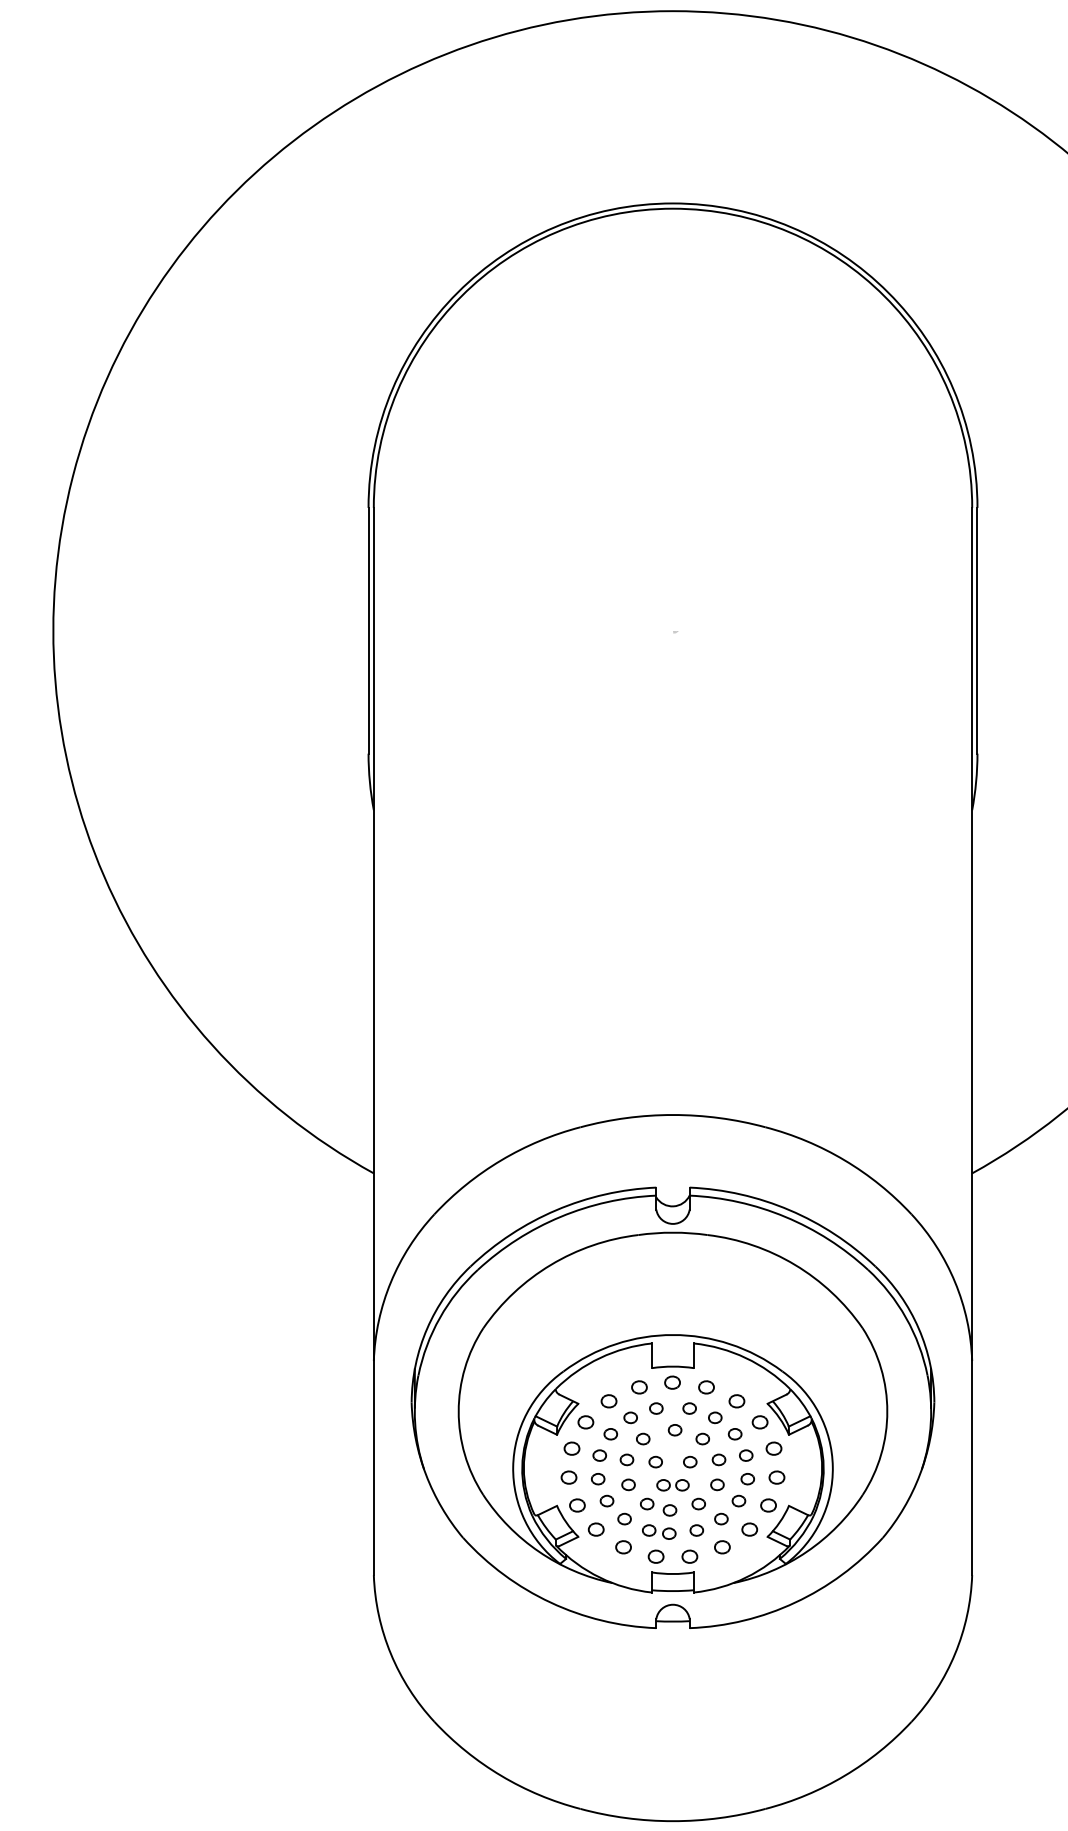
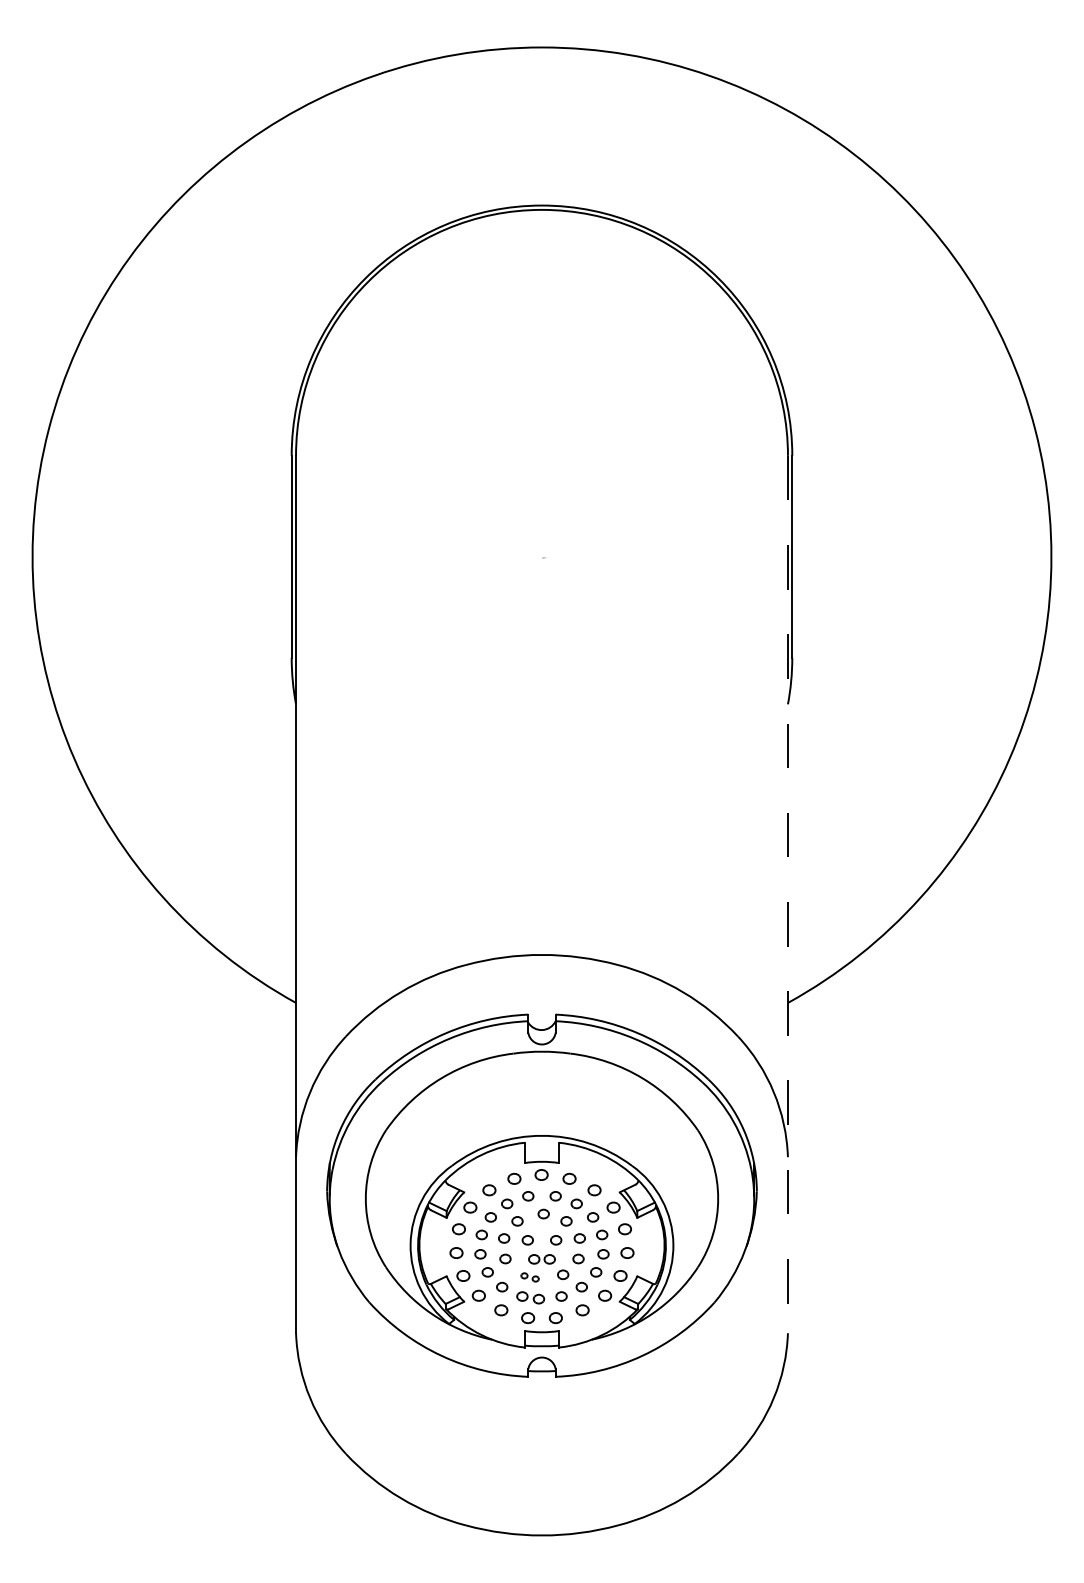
line: (971, 1041) -> (787, 894), solid -> dashed
part: (657, 1507) -> (529, 1277), size x0.6

